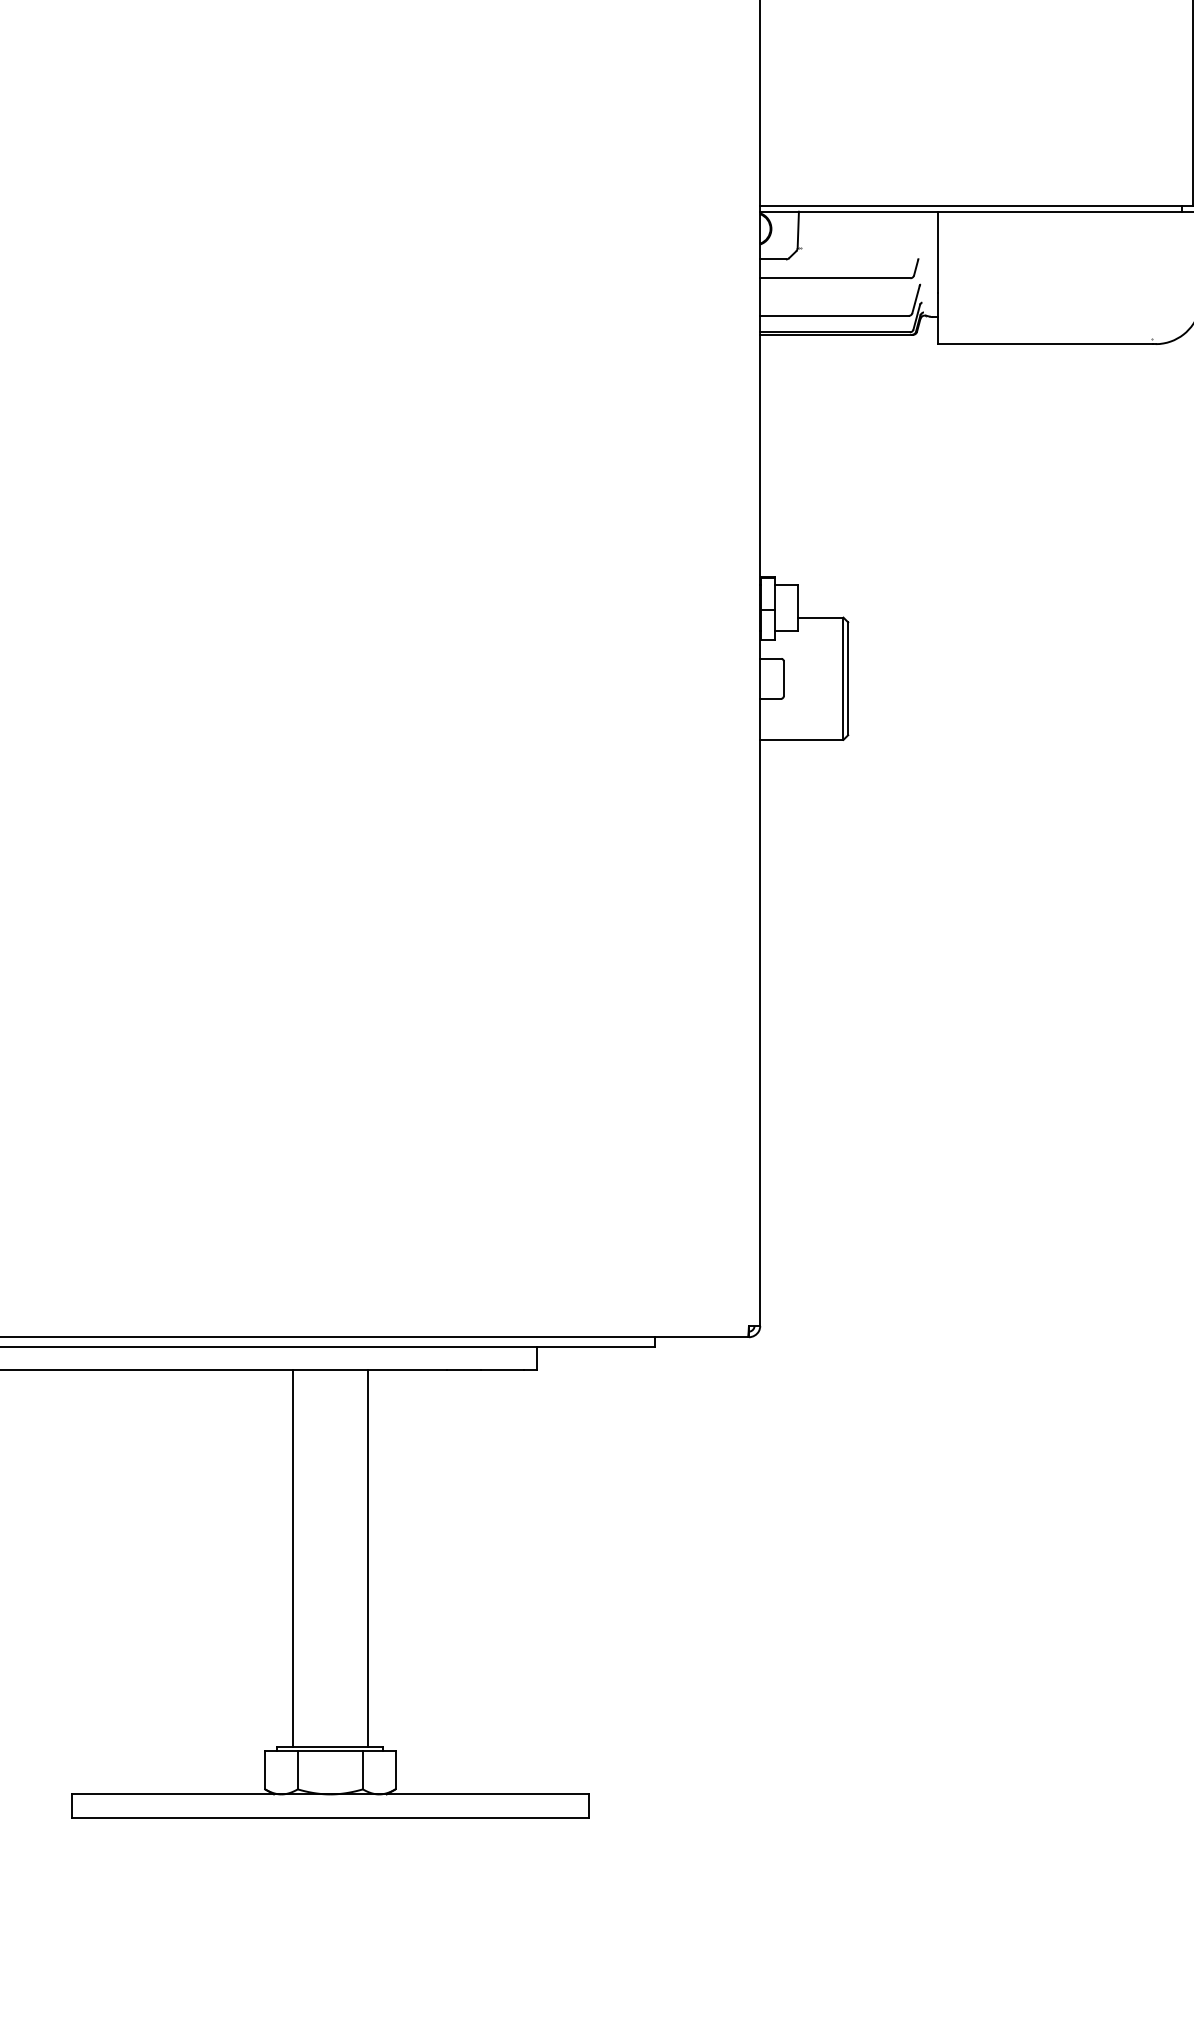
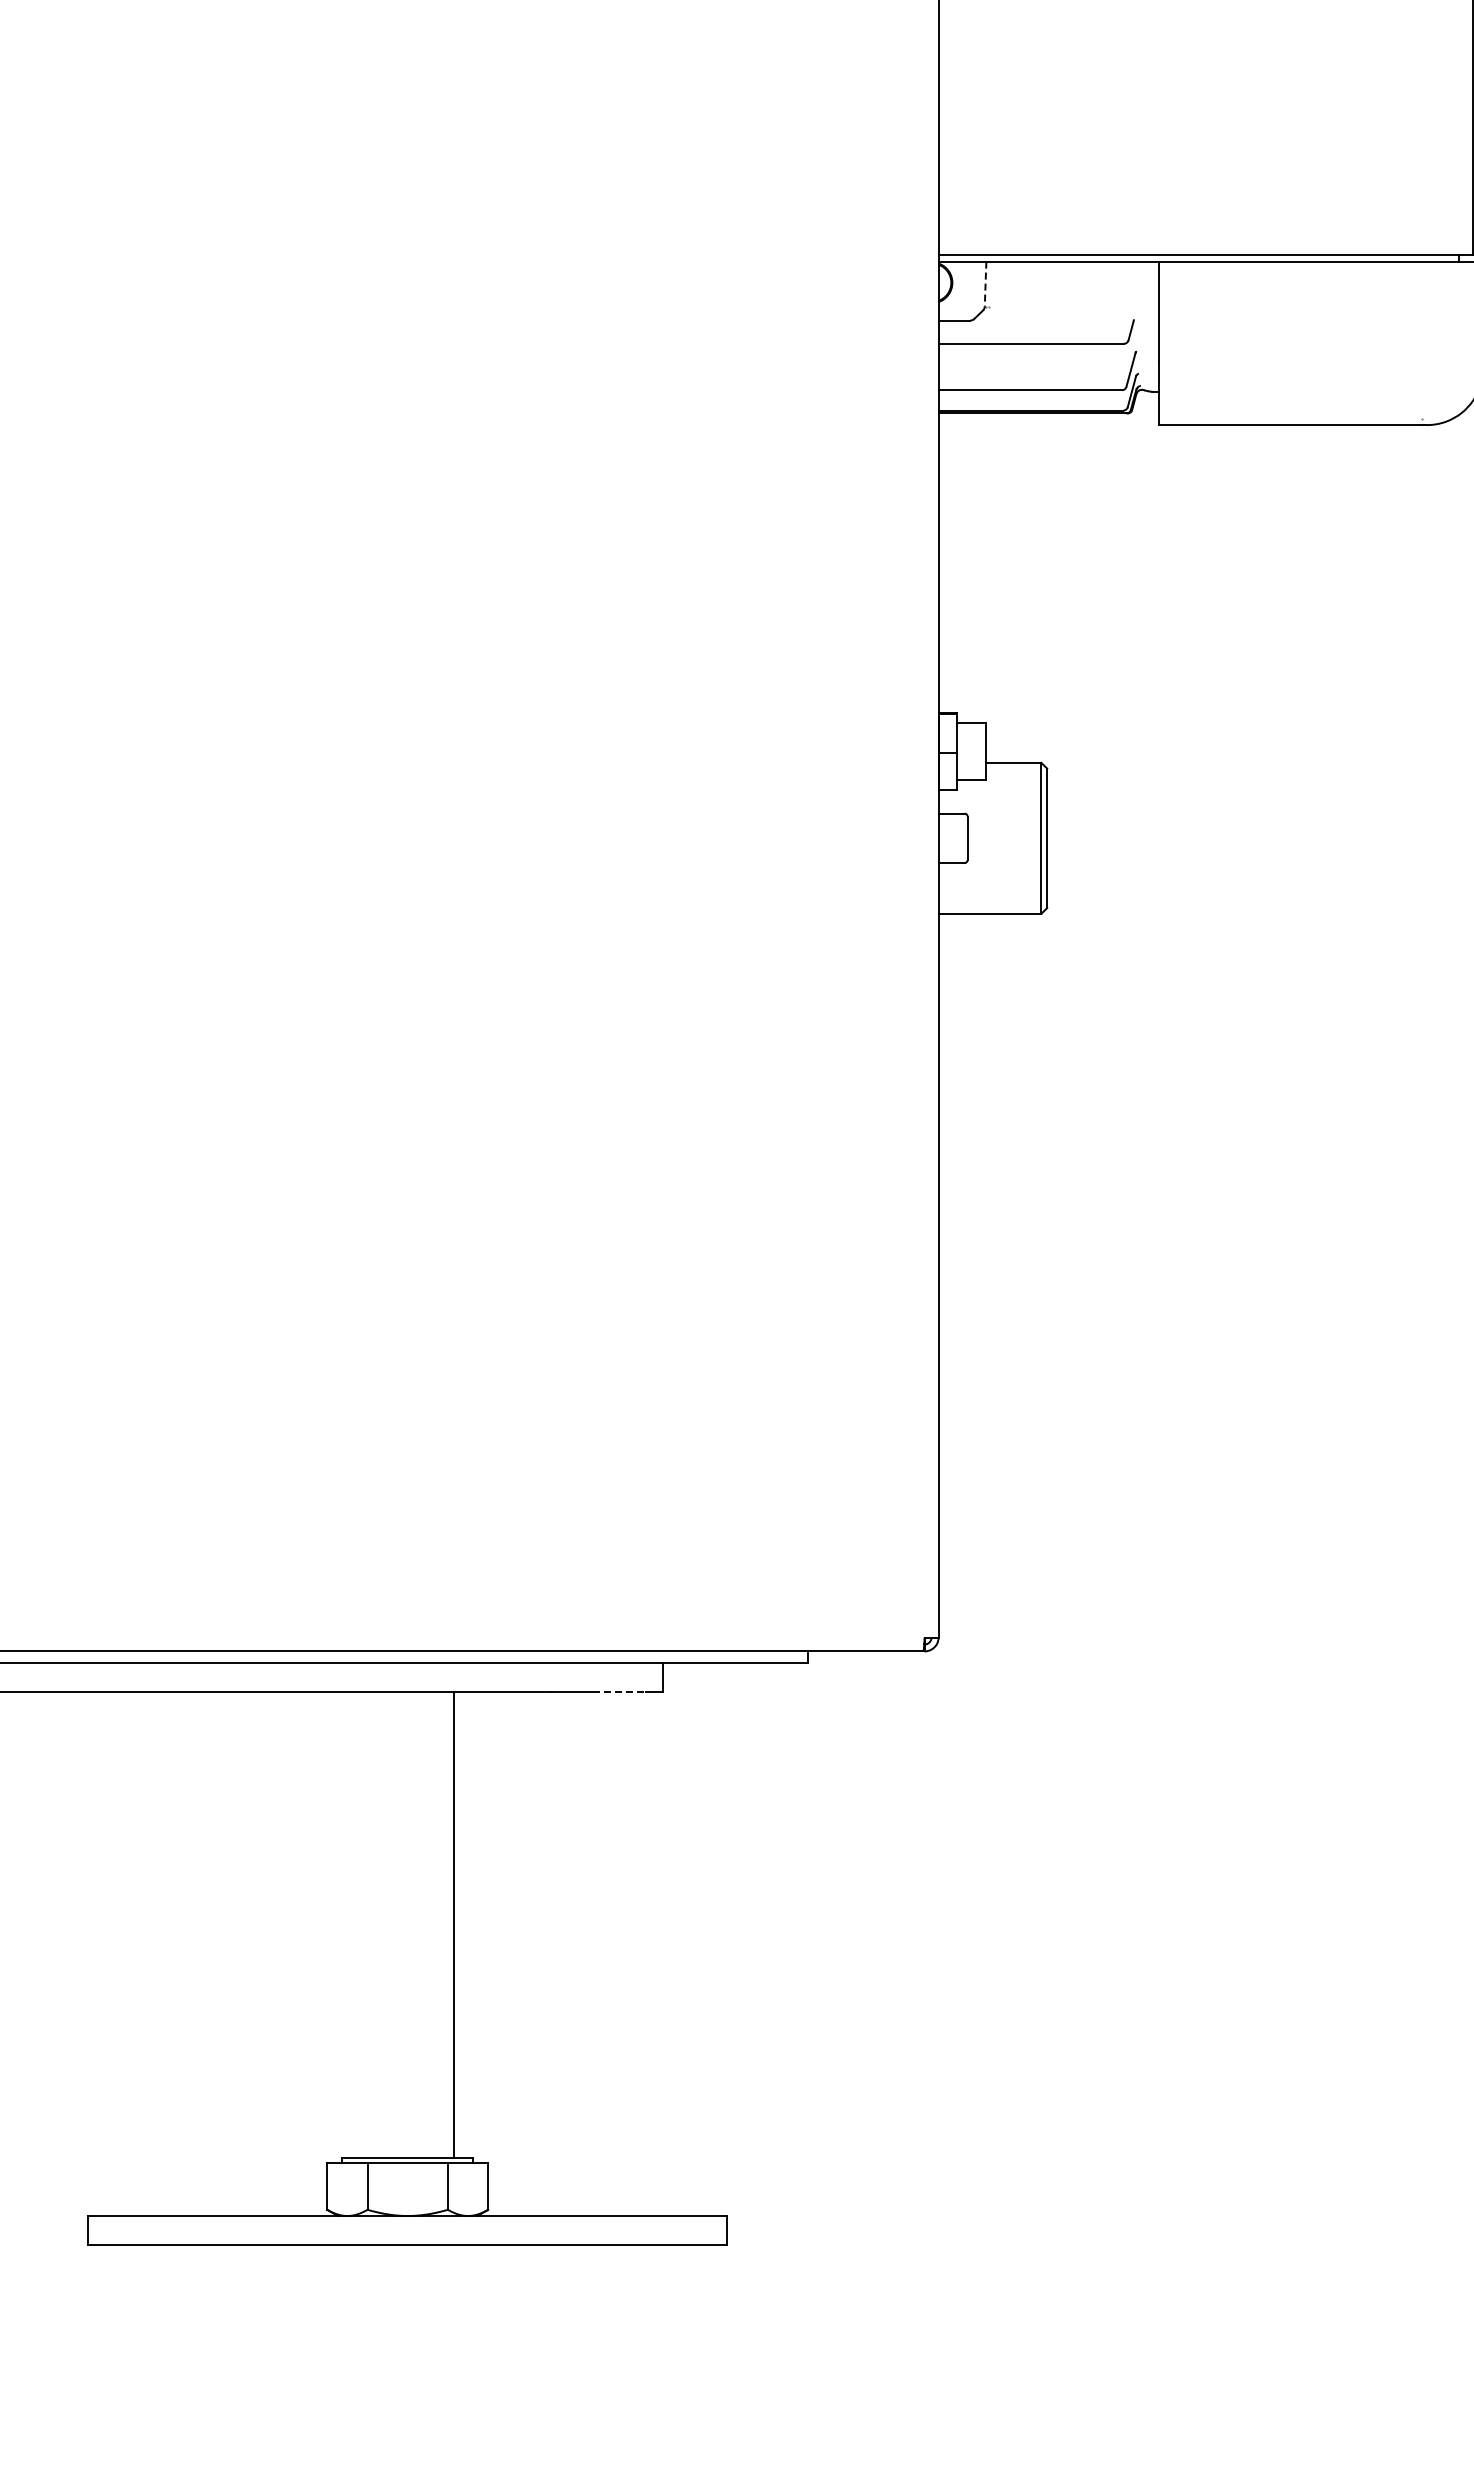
line: (798, 230) -> (985, 284), solid -> dashed
line: (501, 1370) -> (619, 1692), solid -> dashed
line: (292, 1558) -> (361, 1924), removed

